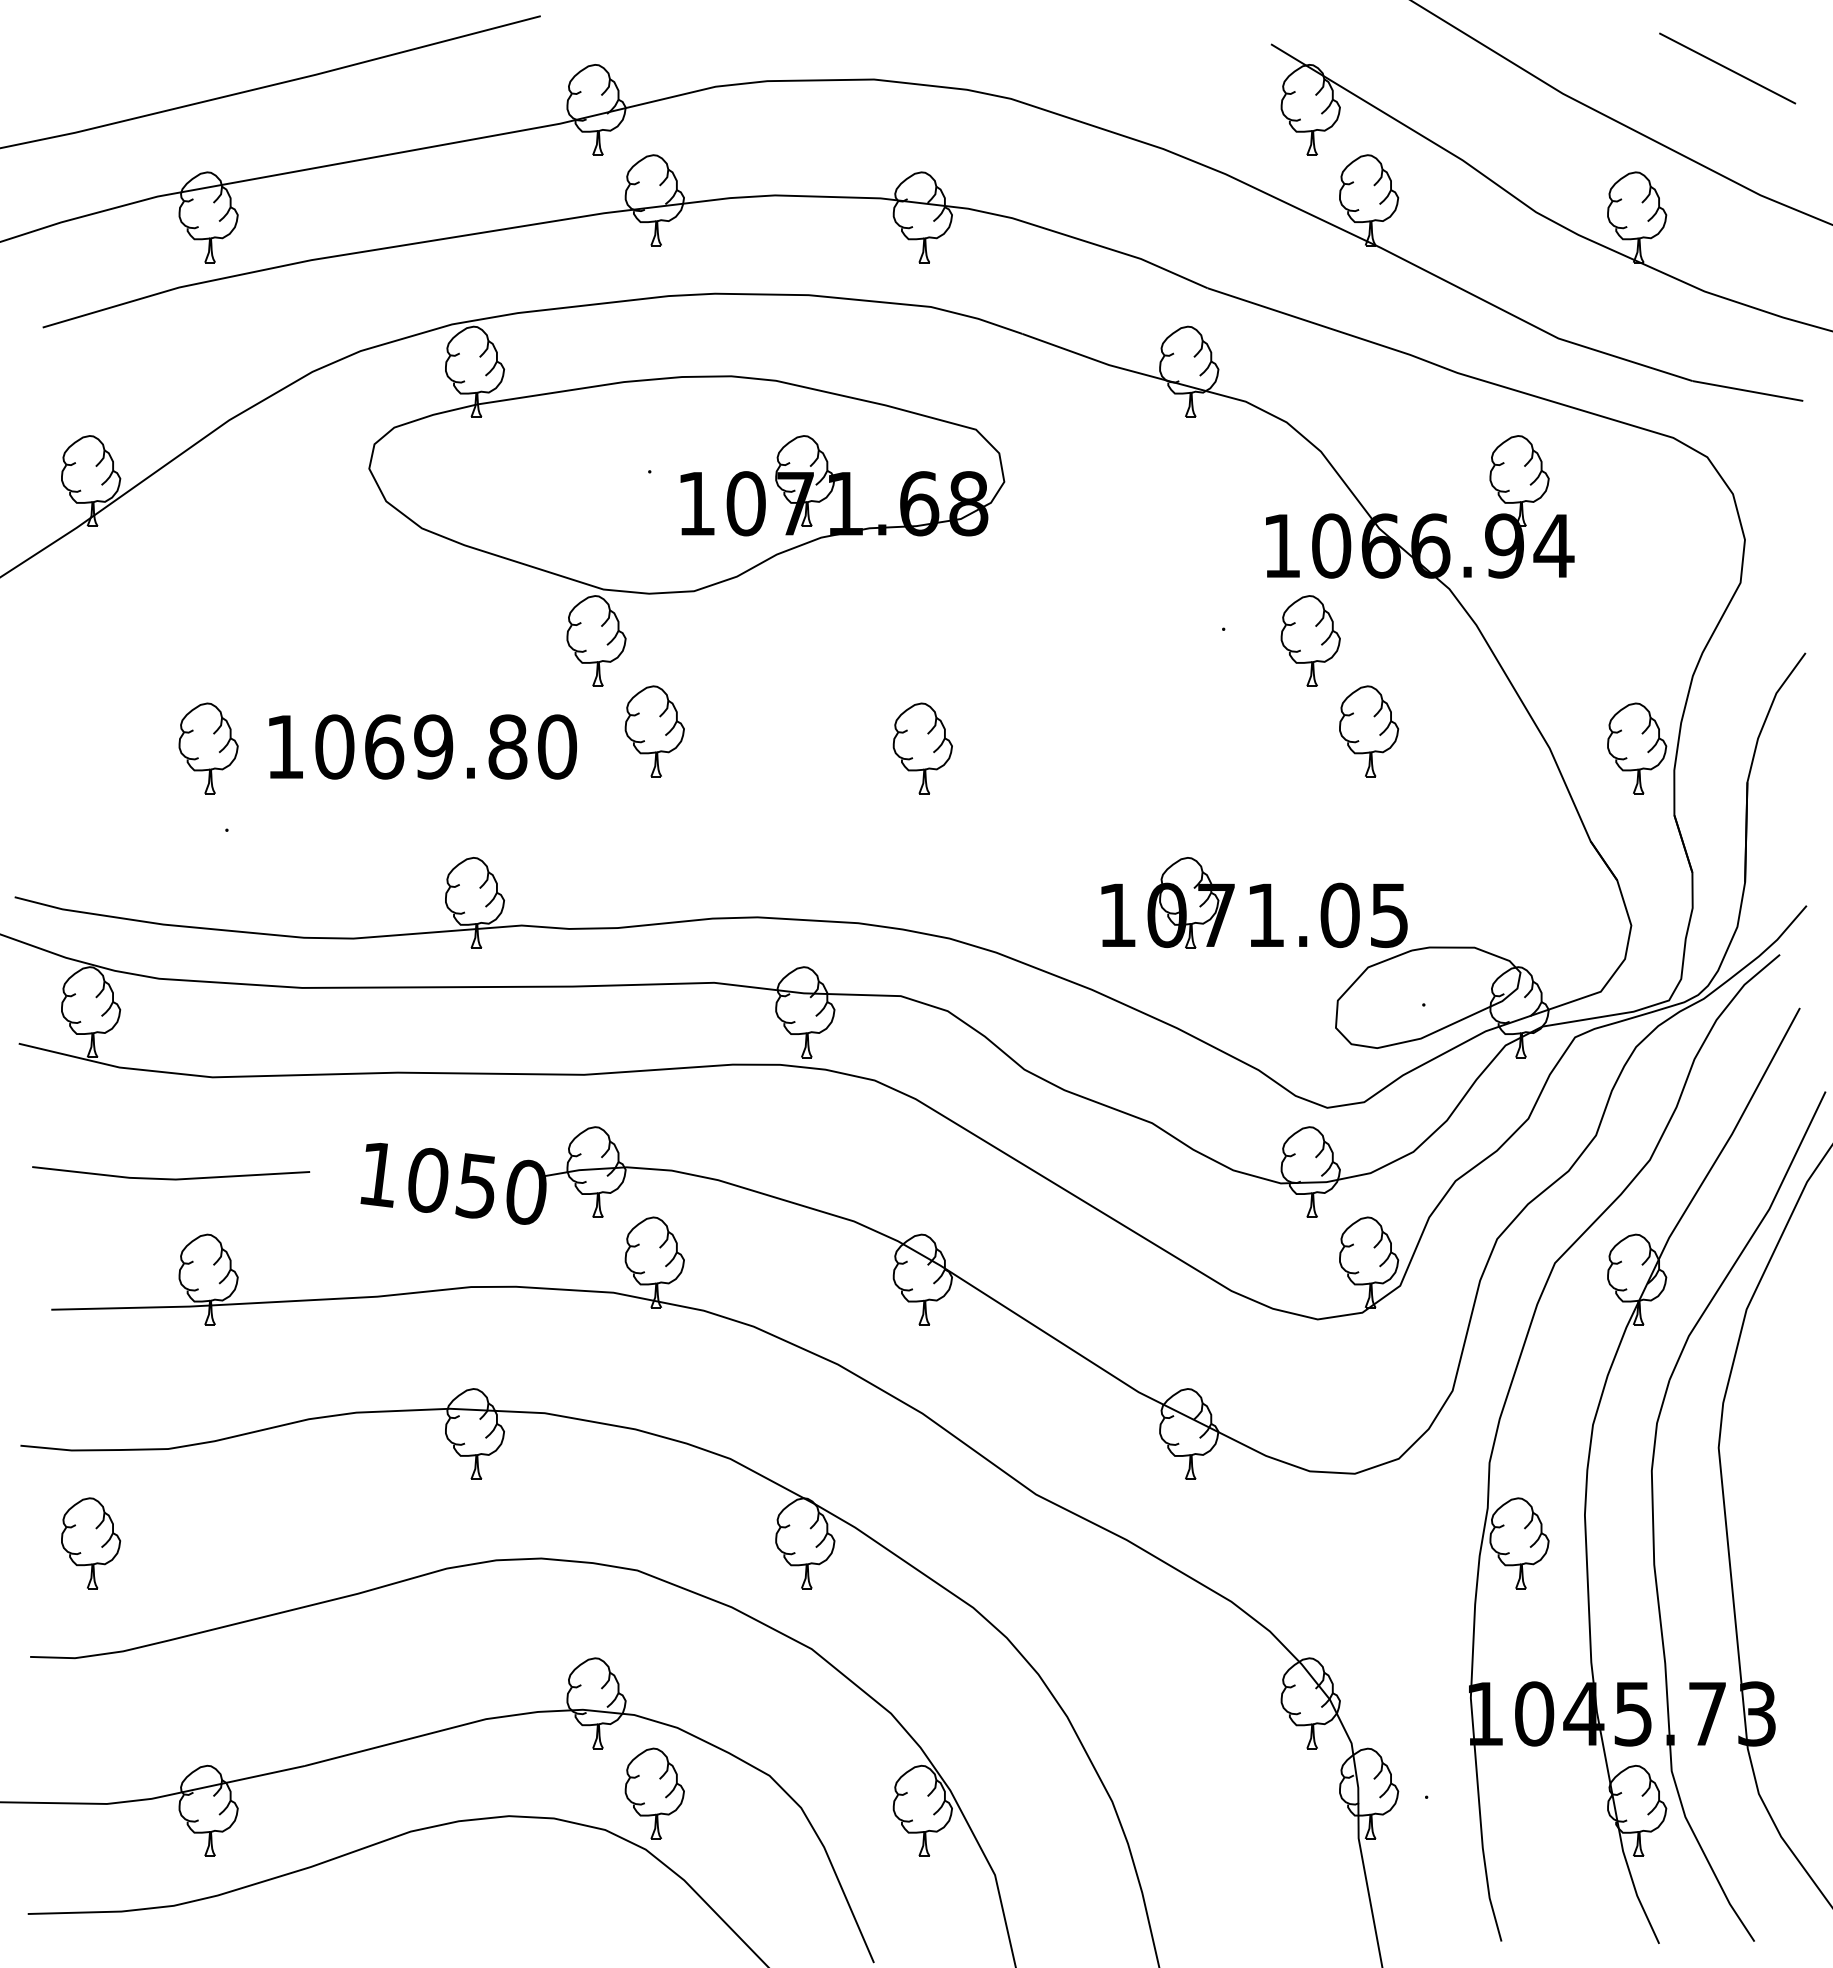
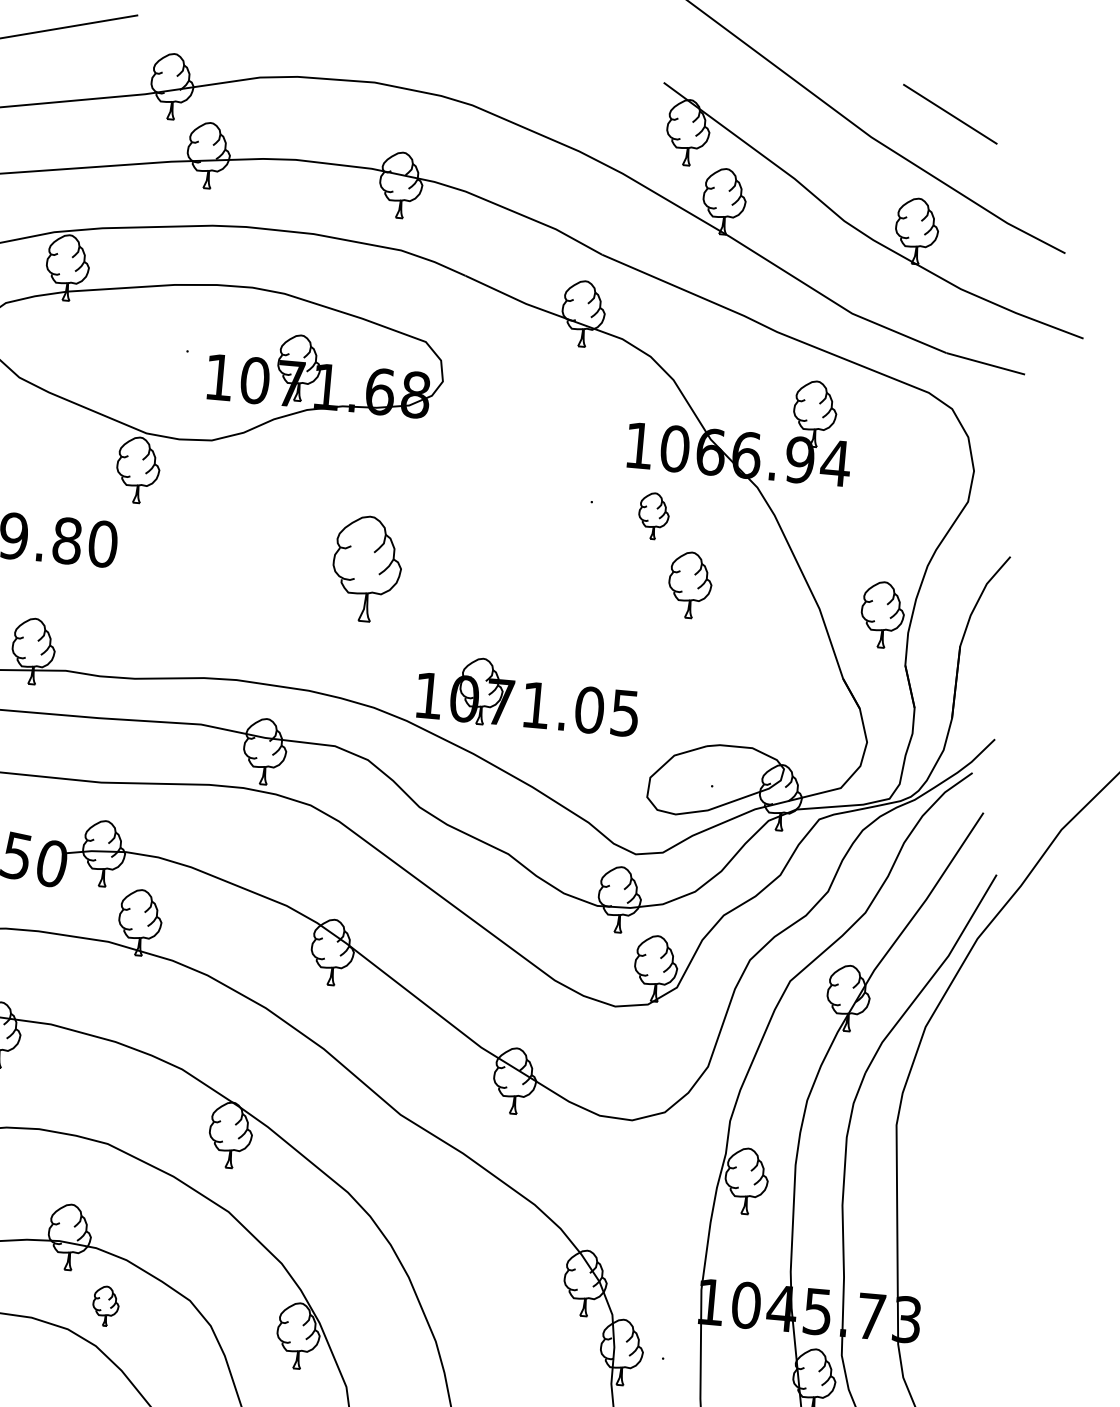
line: (1727, 68) -> (950, 114), moved
part: (1310, 640) -> (653, 515), size x0.7
part: (654, 731) -> (174, 539), removed
part: (922, 748) -> (366, 568), size x1.6
part: (1251, 894) -> (526, 689), moved
part: (654, 1793) -> (105, 1306), size x0.6

